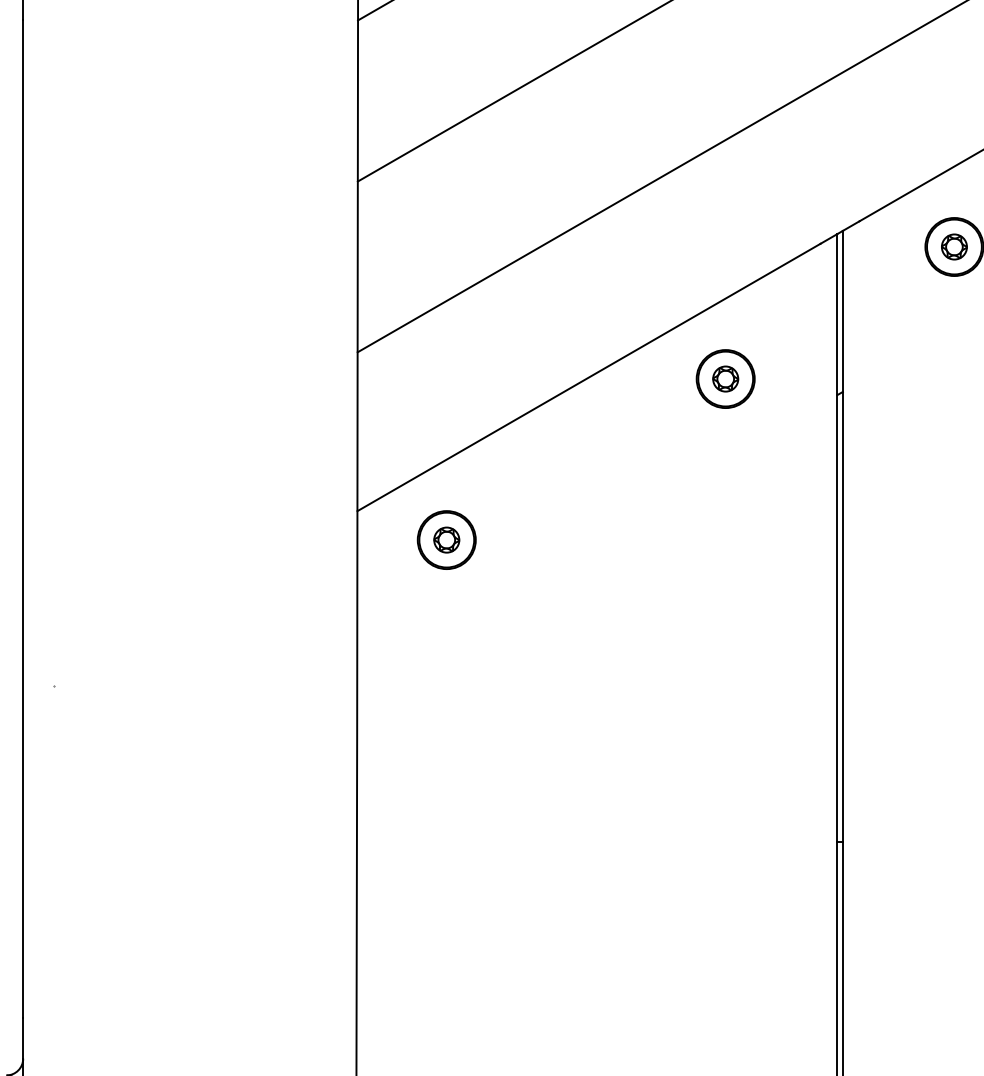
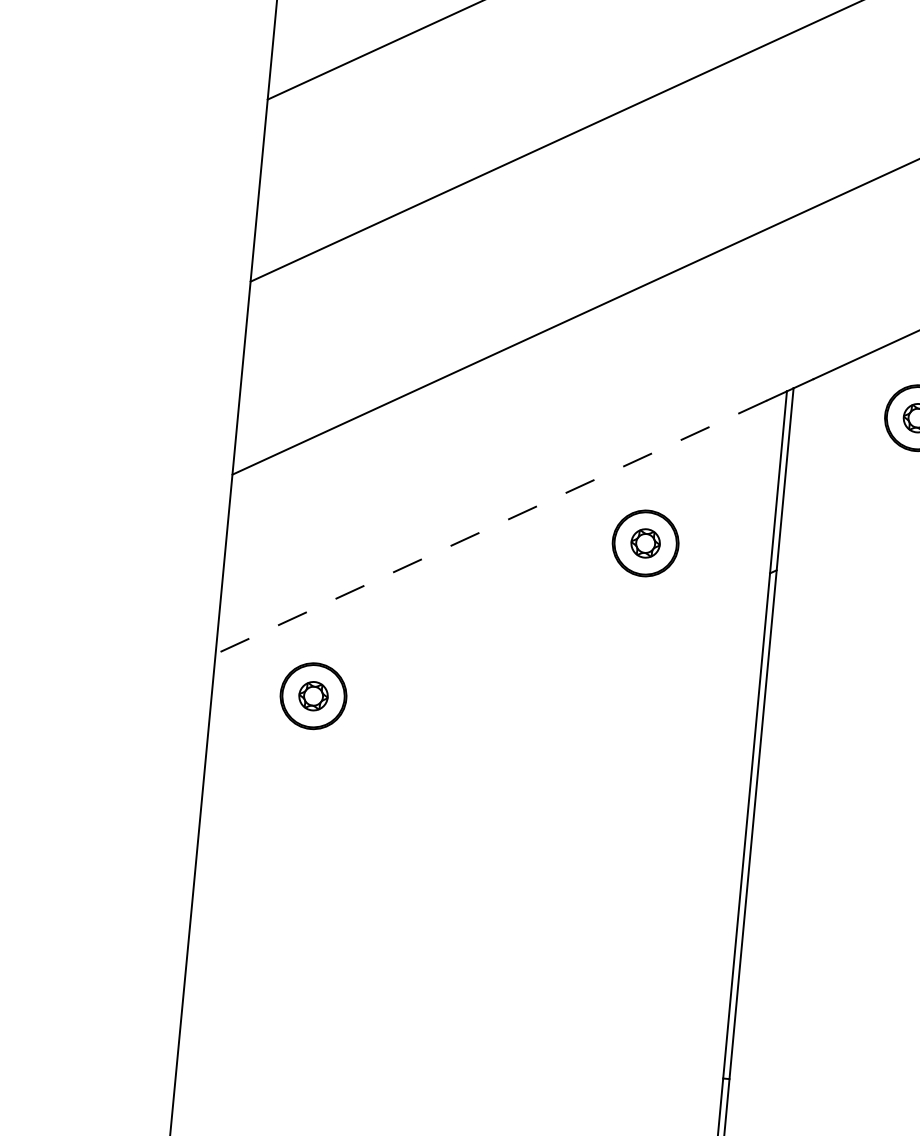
line: (588, 377) -> (490, 527), solid -> dashed

